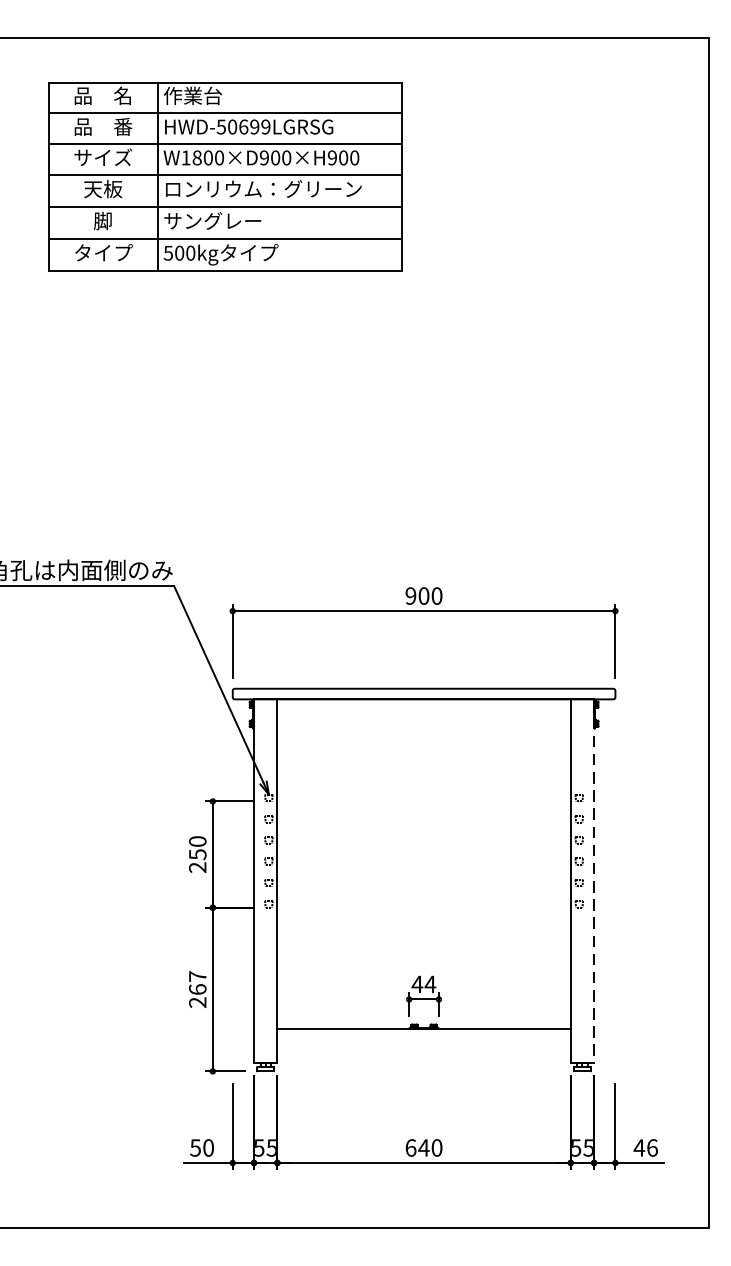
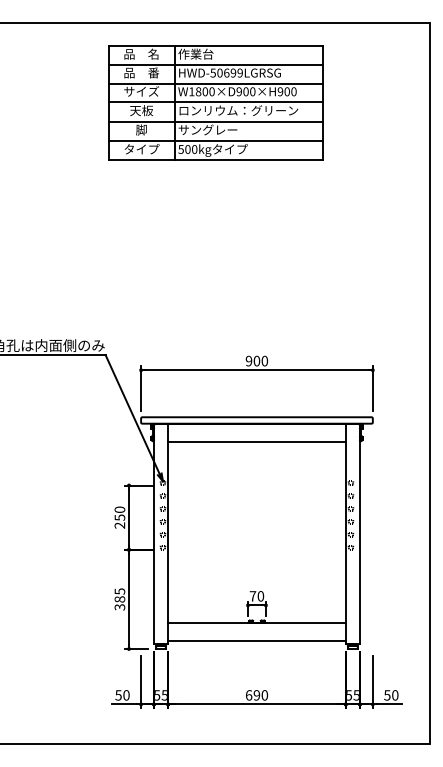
part: (225, 175) -> (215, 102), moved
line: (423, 728) -> (256, 441), added
line: (593, 882) -> (359, 534), dashed -> solid
text: (423, 984) -> (256, 596), 44 -> 70
text: (197, 989) -> (119, 599), 267 -> 385
line: (423, 1059) -> (256, 641), added
text: (423, 1148) -> (256, 695), 640 -> 690
text: (644, 1148) -> (390, 695), 46 -> 50

